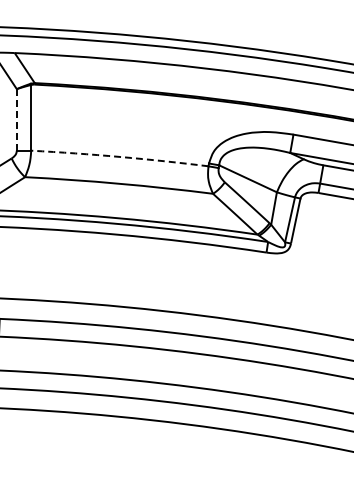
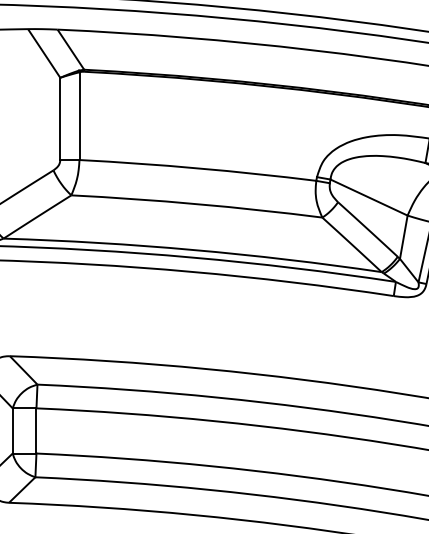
line: (16, 119) -> (59, 118), dashed -> solid
arc: (120, 156) -> (198, 167), dashed -> solid

